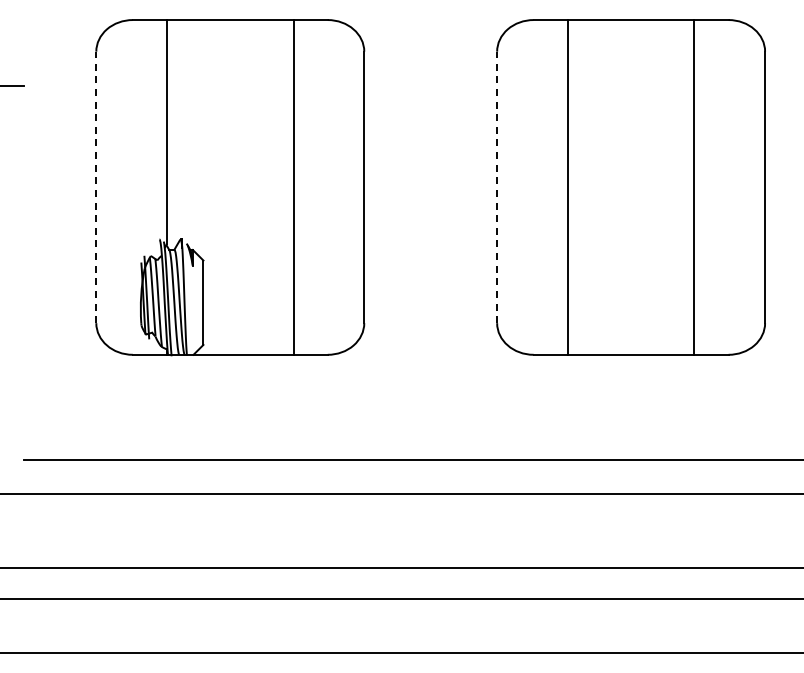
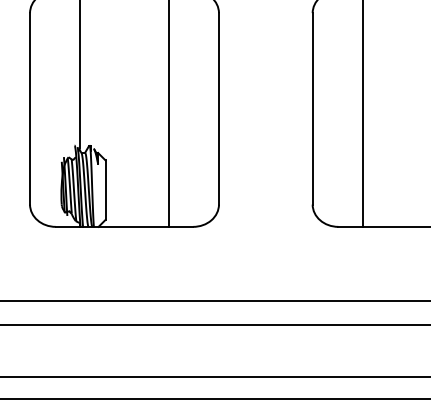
line: (96, 187) -> (30, 108), dashed -> solid
line: (497, 187) -> (312, 108), dashed -> solid

